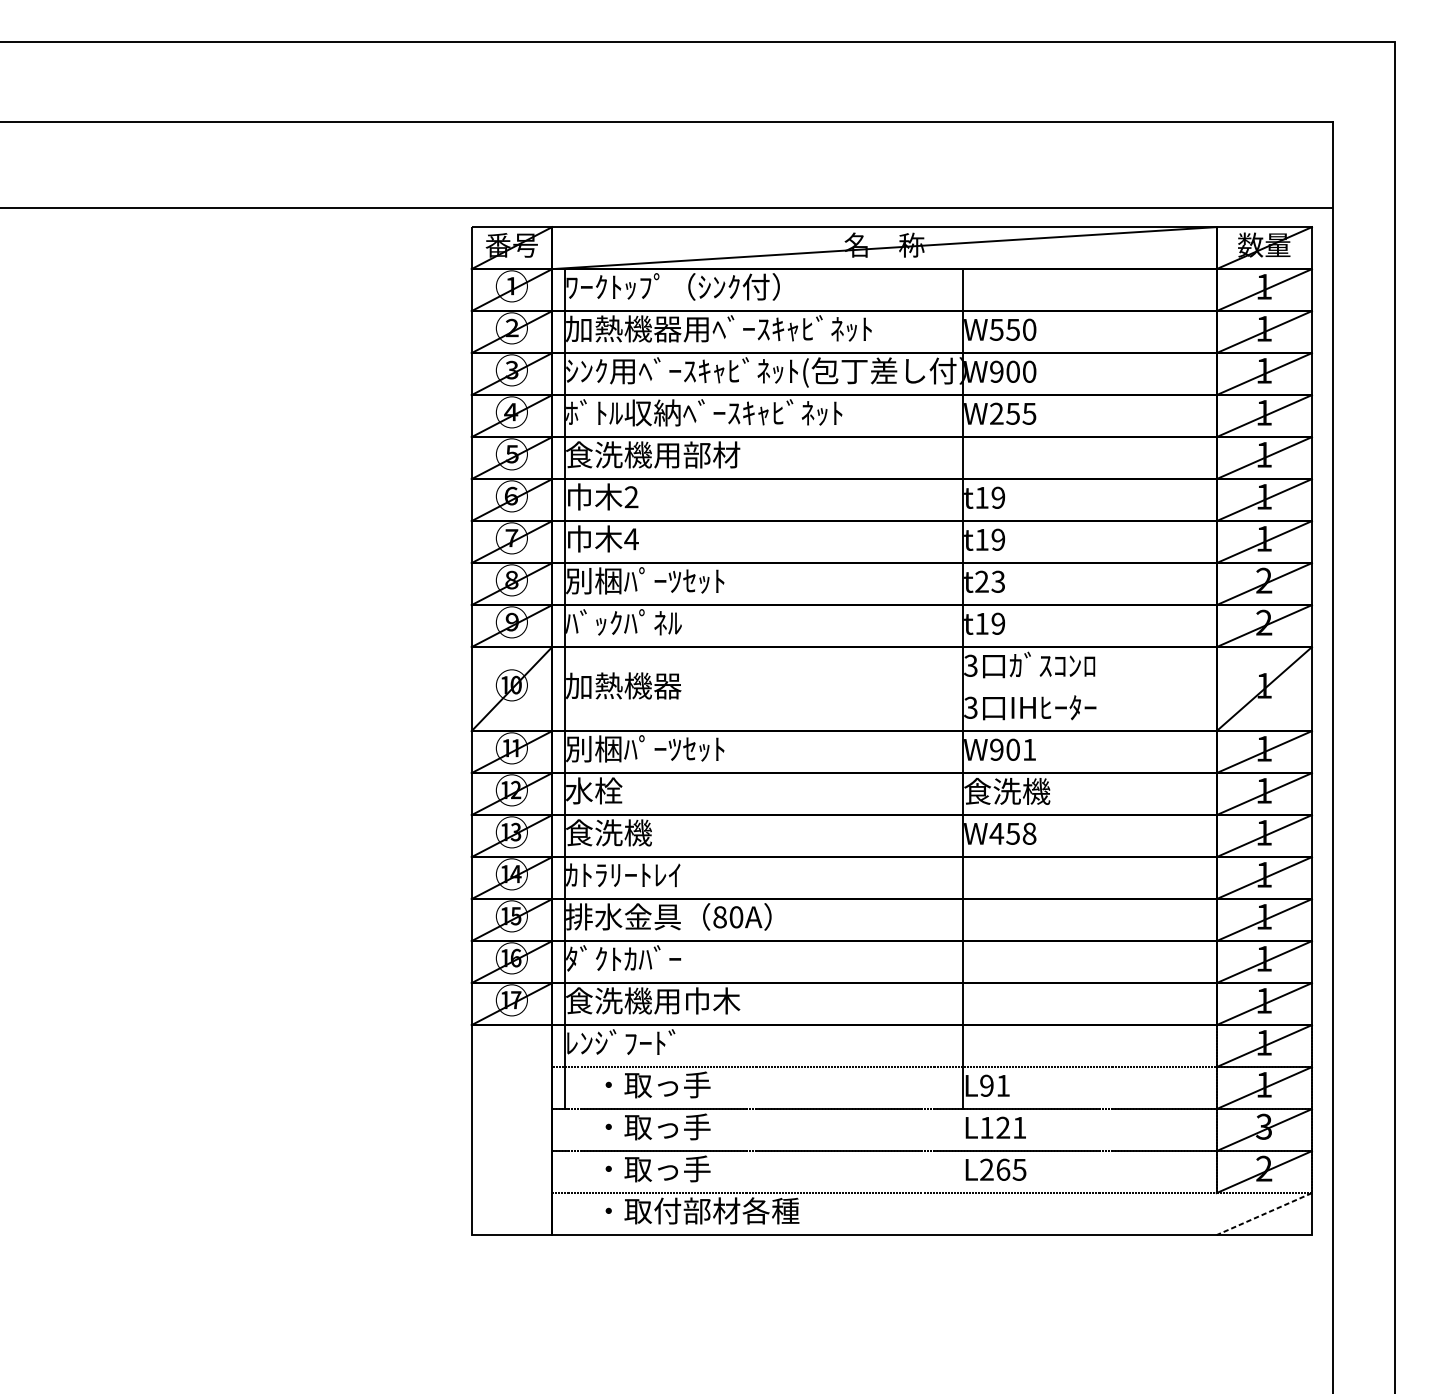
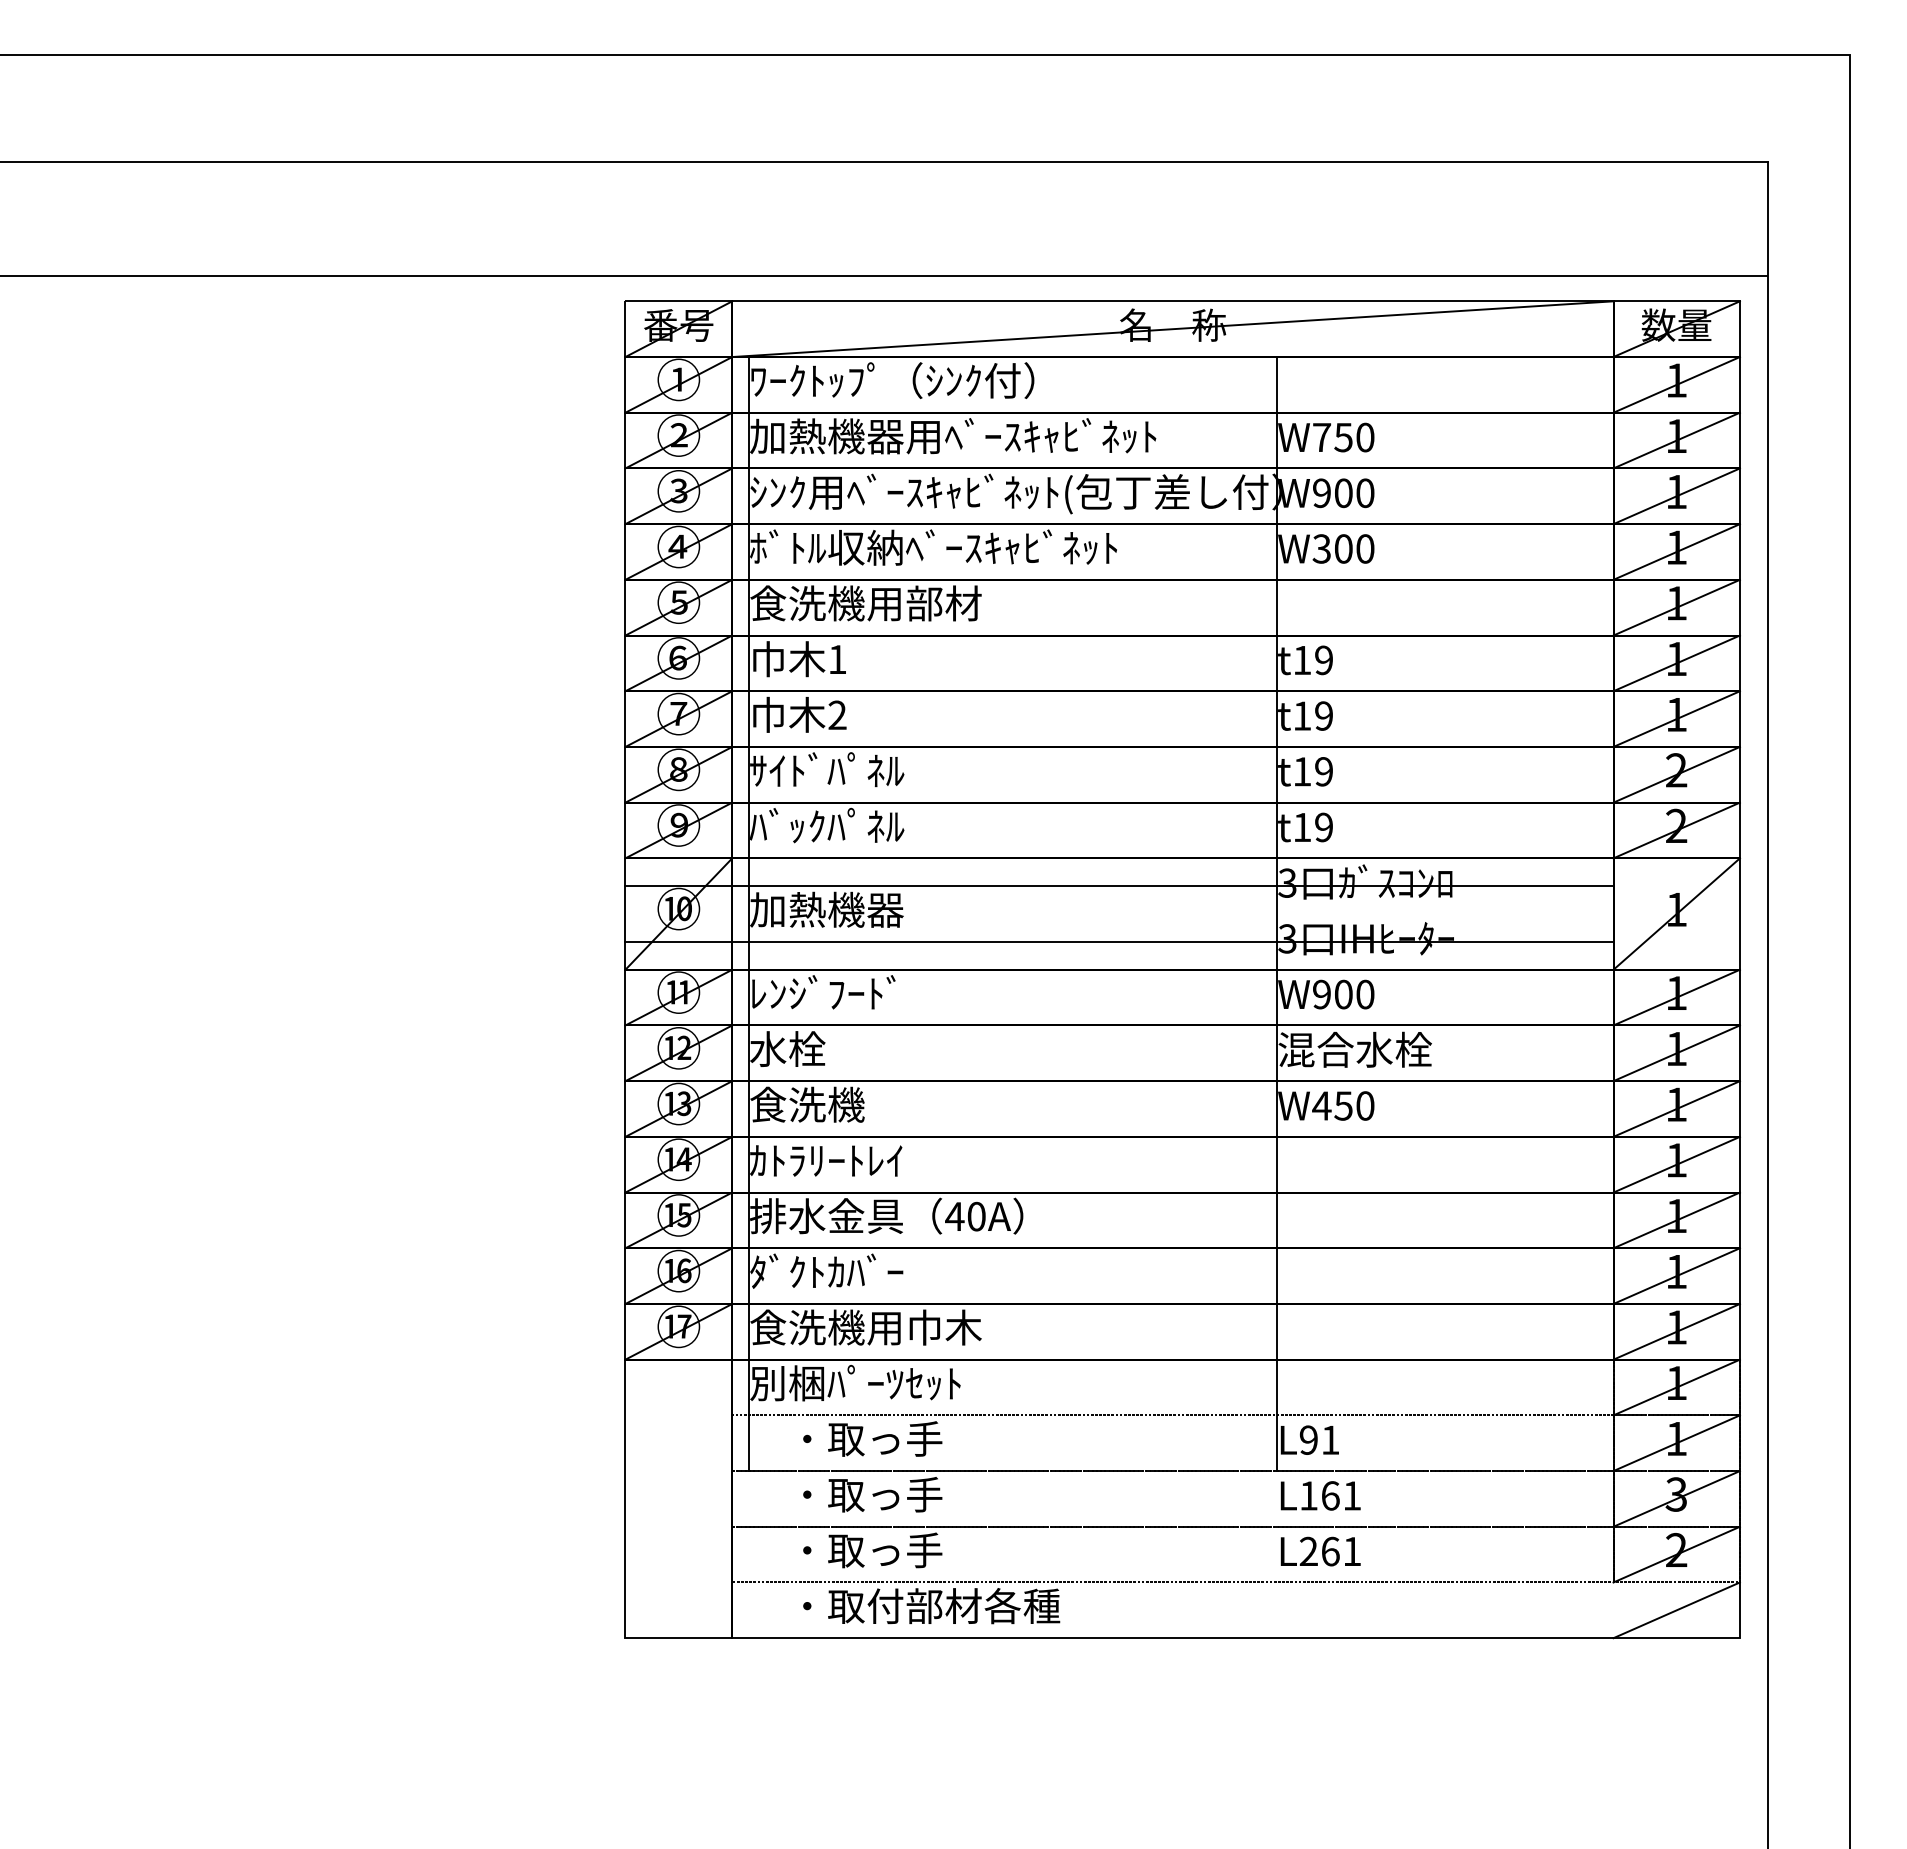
text: (996, 329) -> (1321, 437), W550 -> W750
text: (1013, 413) -> (1343, 548), W255 -> W300
text: (631, 496) -> (837, 658), 2 -> 1
text: (631, 538) -> (837, 714), 4 -> 2
text: (645, 580) -> (855, 770), 別梱ﾊﾟｰﾂｾｯﾄ -> ｻｲﾄﾞﾊﾟﾈﾙ
text: (989, 581) -> (1312, 771), t23 -> t19
line: (844, 668) -> (1119, 886), added
line: (844, 709) -> (1119, 941), added
text: (645, 749) -> (855, 993), 別梱ﾊﾟｰﾂｾｯﾄ -> ﾚﾝｼﾞﾌｰﾄﾞ
text: (1029, 749) -> (1365, 994), W901 -> W900
text: (1021, 791) -> (1354, 1049), 食洗機 -> 混合水栓
text: (1029, 833) -> (1365, 1105), W458 -> W450
text: (719, 917) -> (954, 1216), 80A -> 40A
text: (645, 1042) -> (855, 1382), ﾚﾝｼﾞﾌｰﾄﾞ -> 別梱ﾊﾟｰﾂｾｯﾄ
text: (1003, 1127) -> (1330, 1495), L121 -> L161
text: (1019, 1169) -> (1351, 1551), L265 -> L261
line: (1264, 1214) -> (1676, 1610), dashed -> solid

